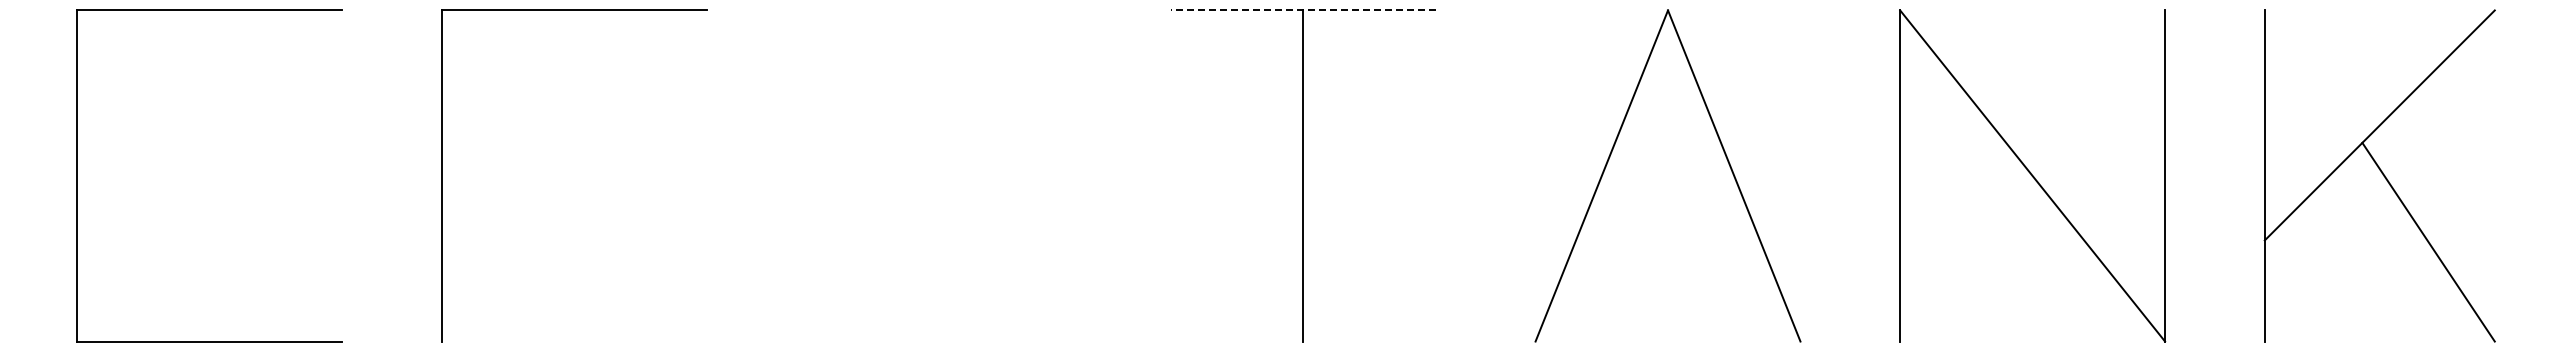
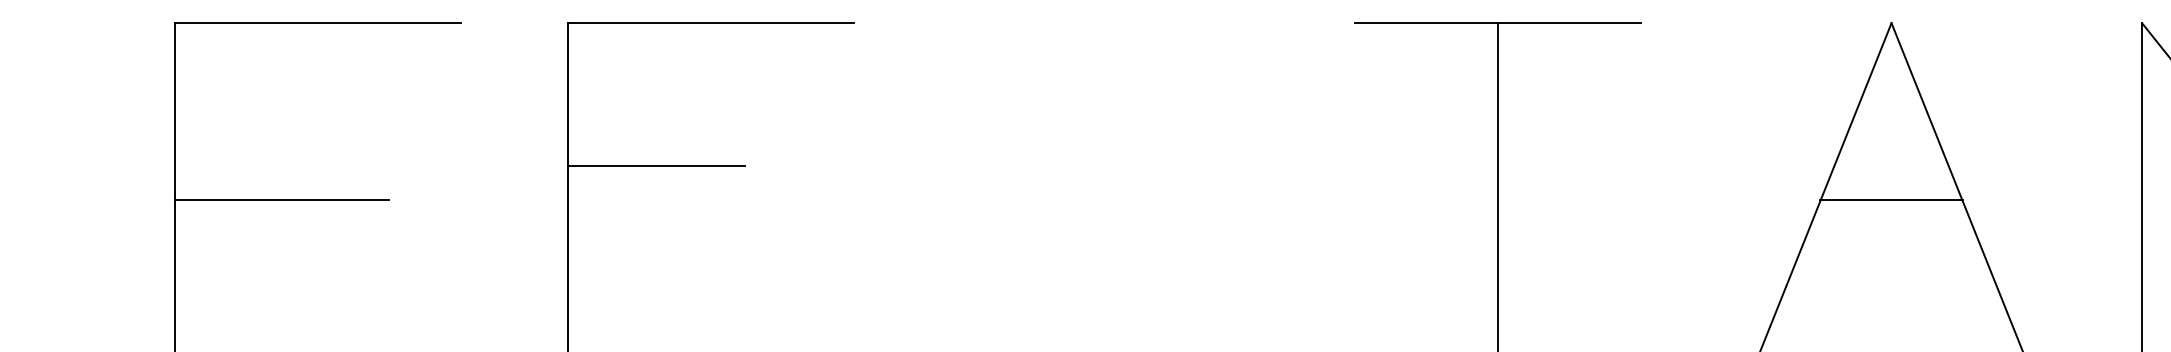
line: (1302, 10) -> (1497, 23), dashed -> solid
line: (523, 142) -> (656, 165), added
line: (176, 174) -> (281, 200), added
line: (1667, 174) -> (1890, 200), added

